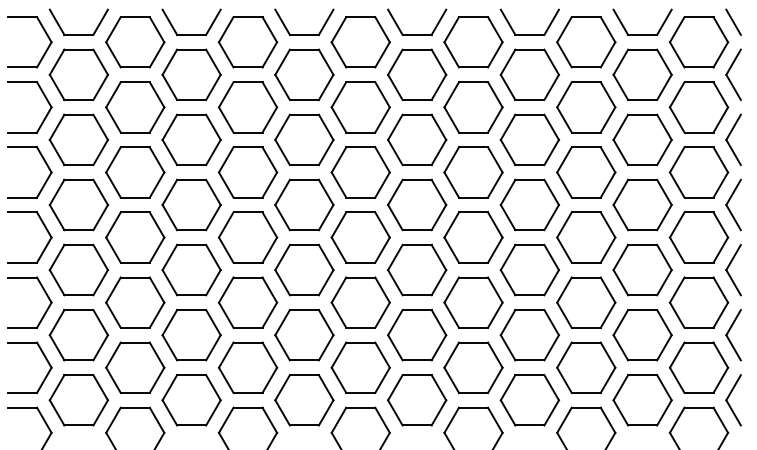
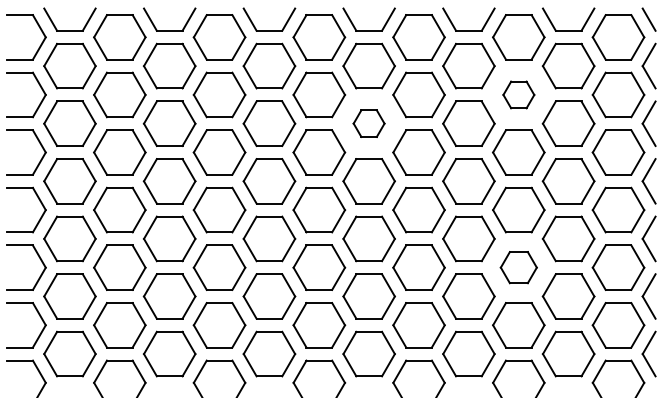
part: (585, 106) -> (518, 94), size x0.6
part: (416, 139) -> (368, 123), size x0.6
part: (585, 302) -> (518, 267), size x0.7

